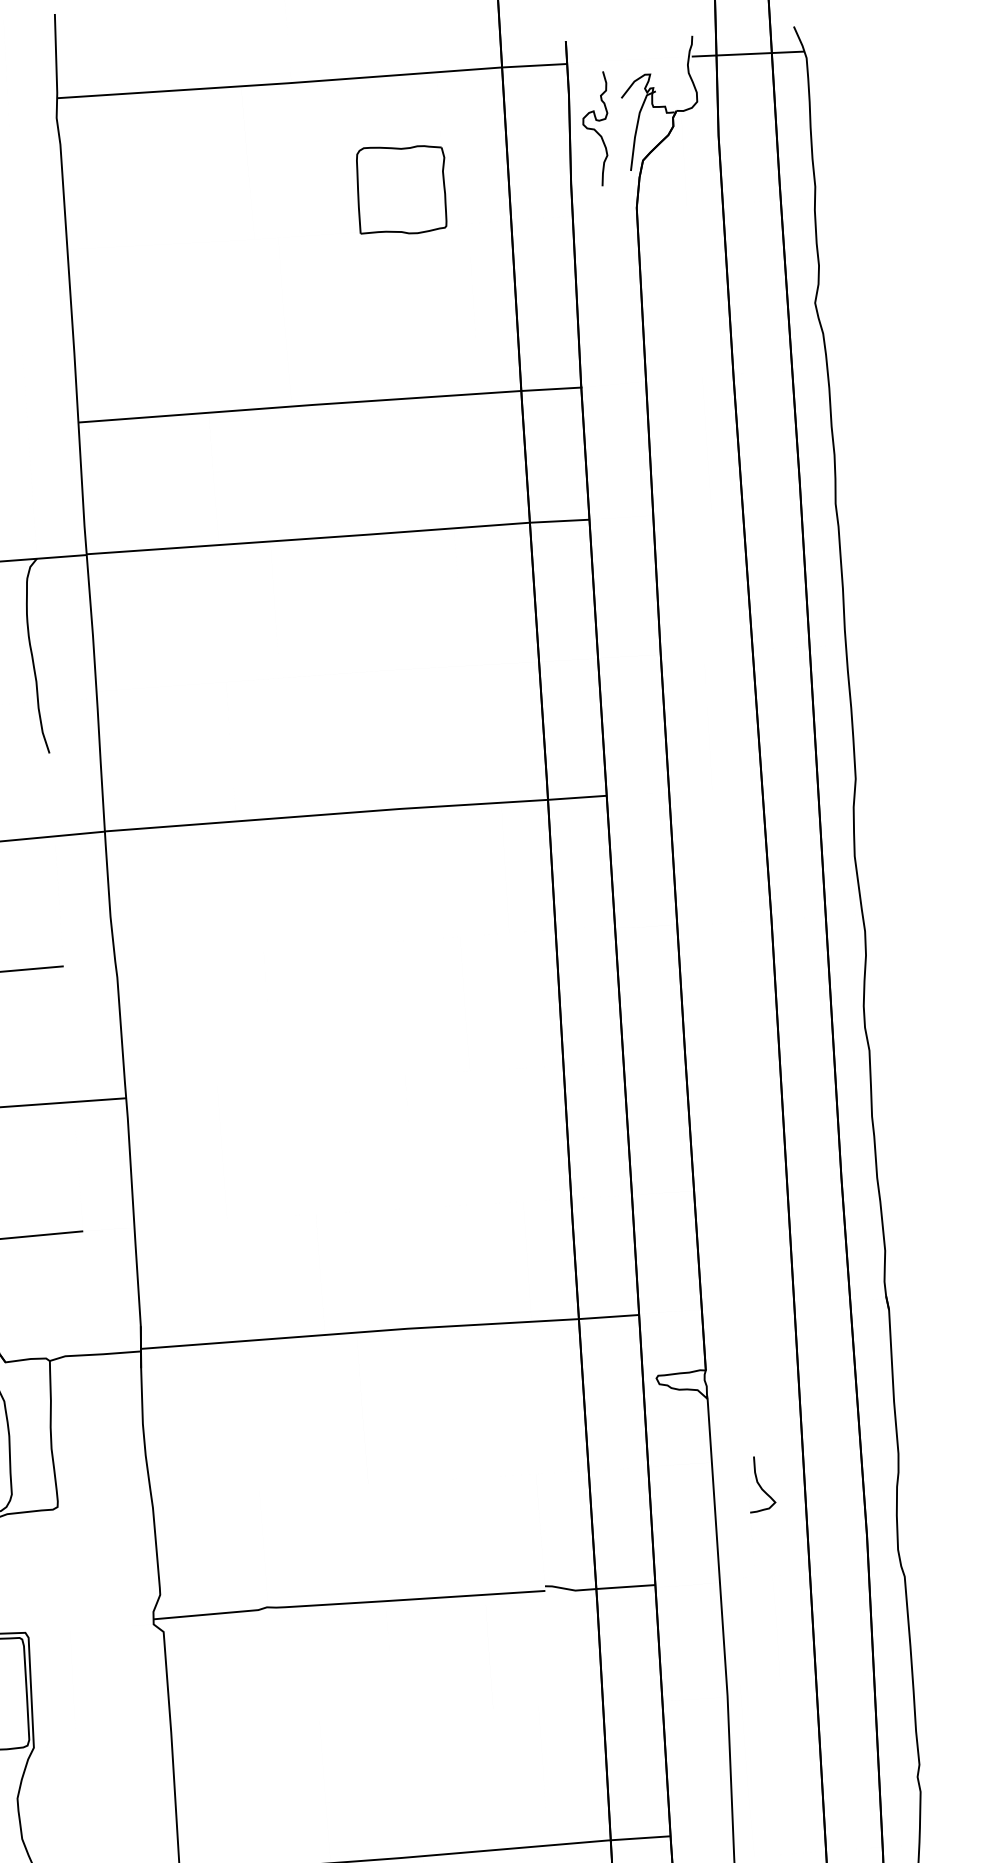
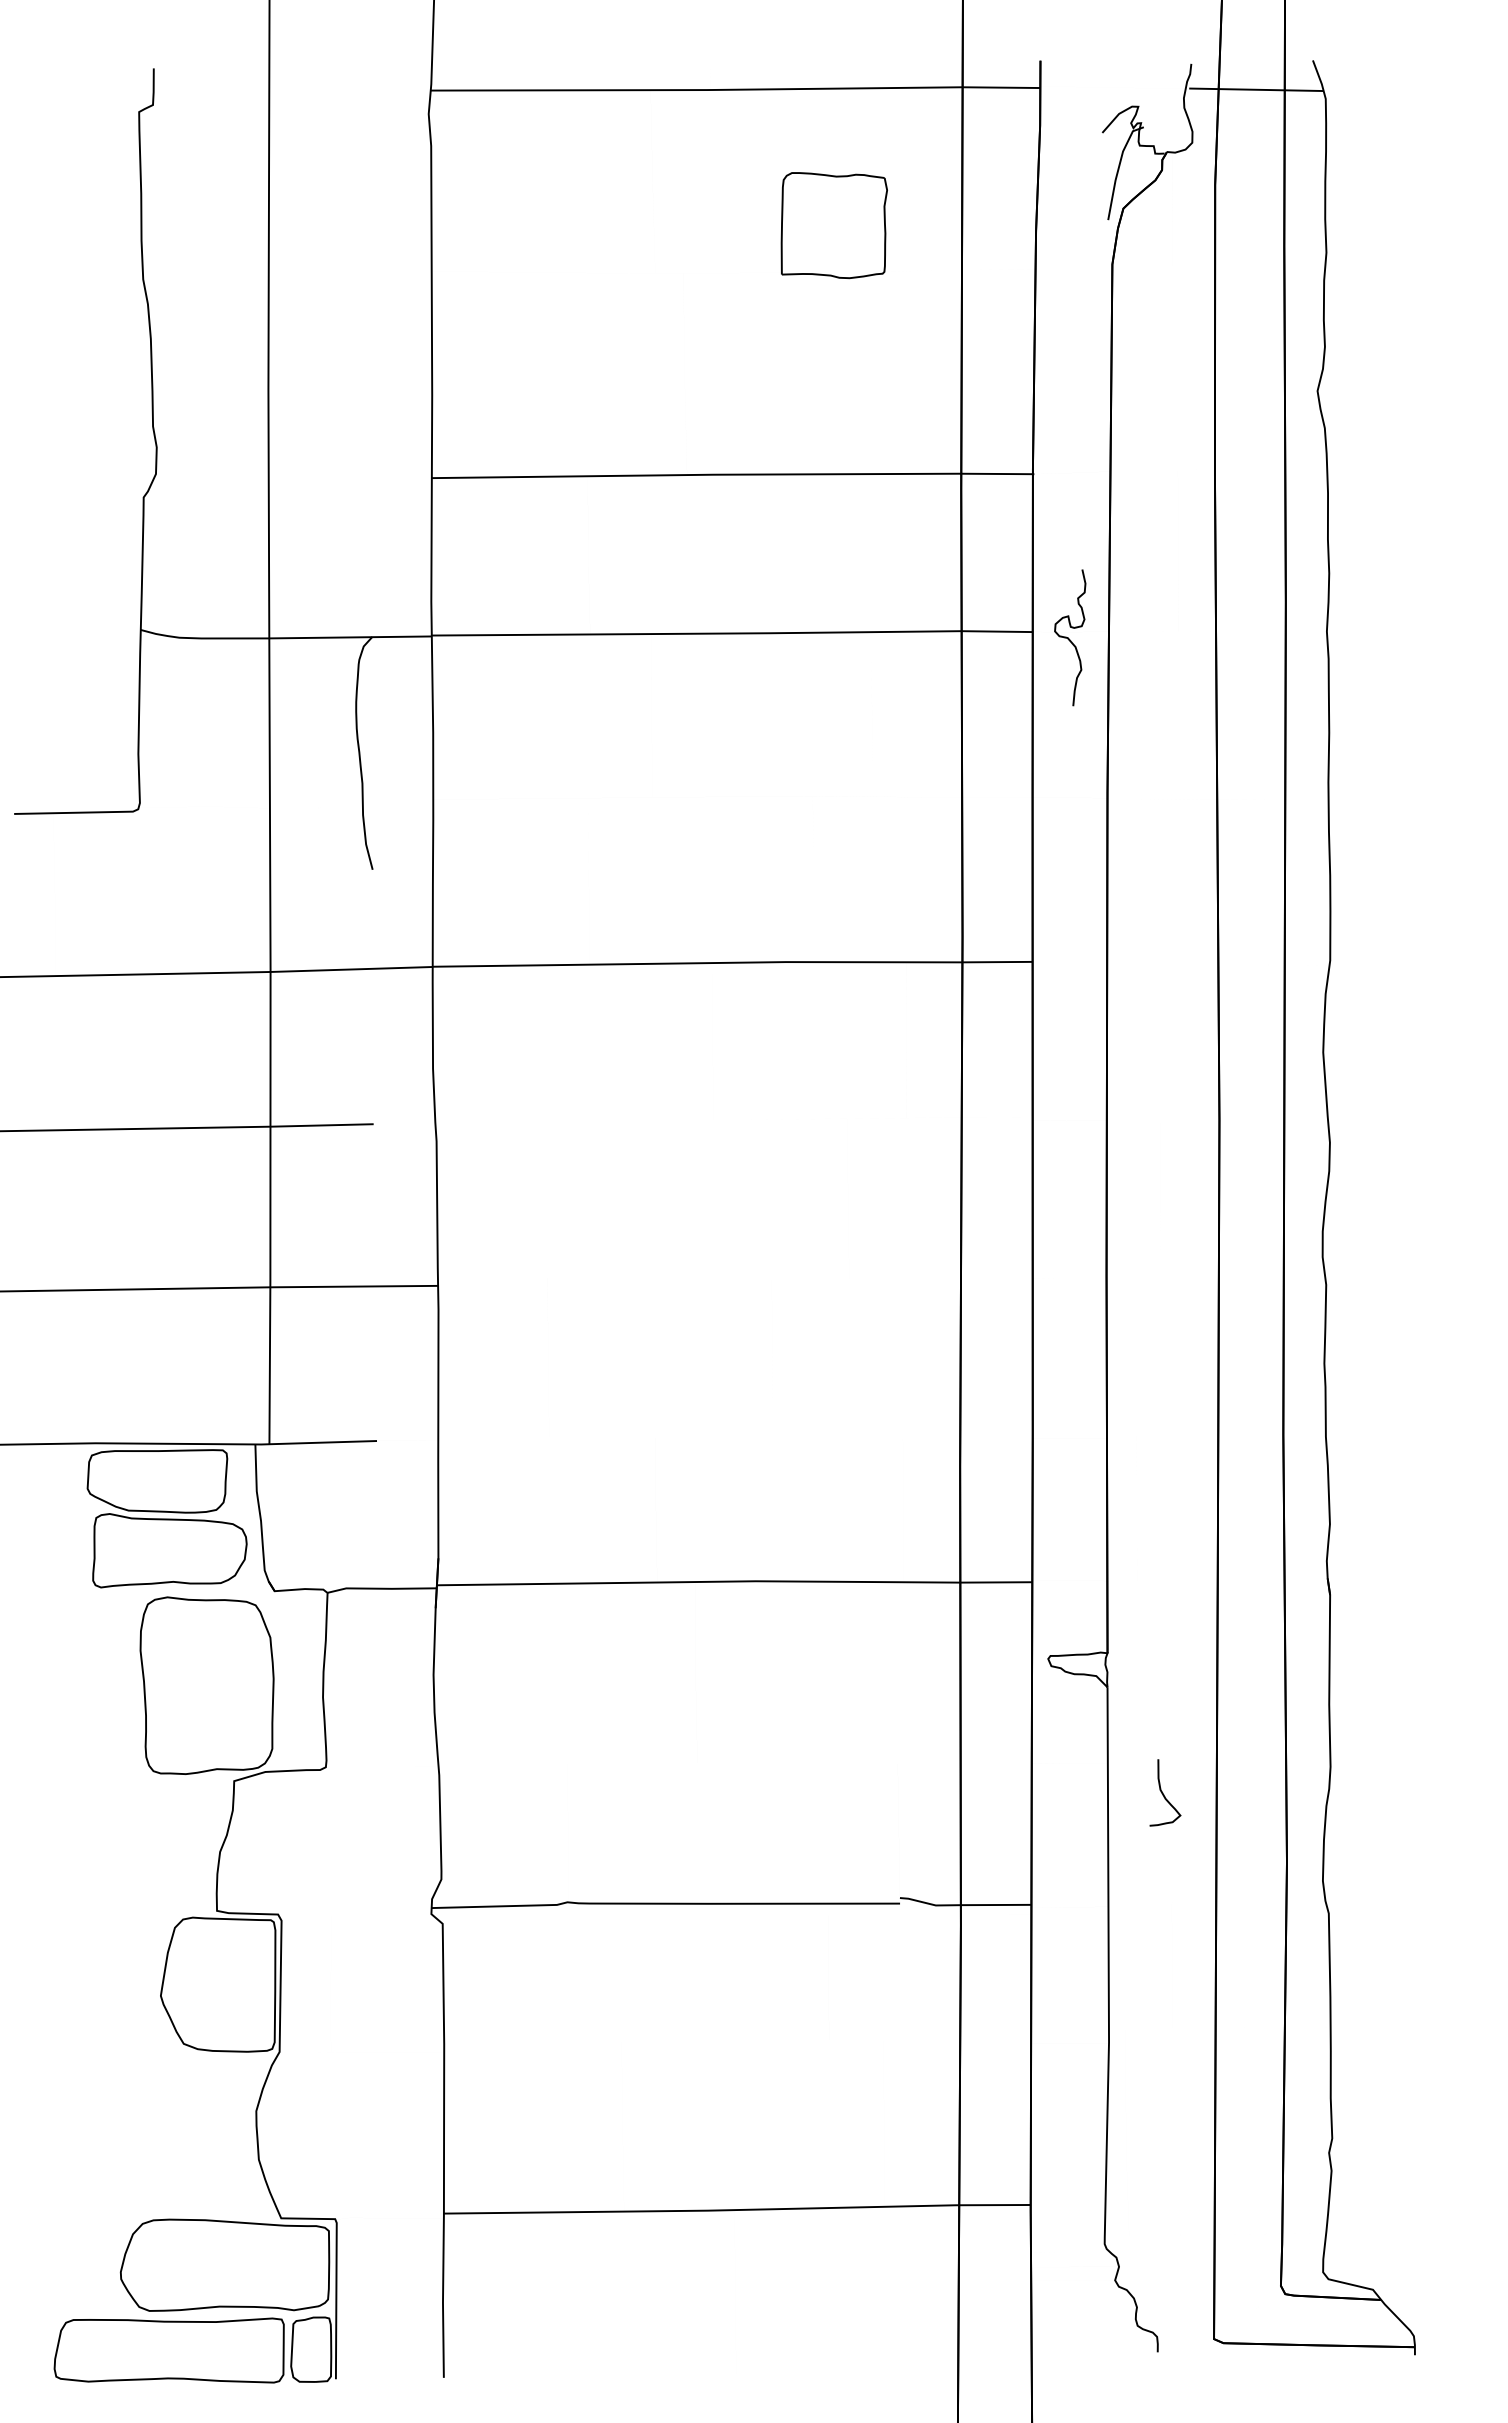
curve: (595, 129) -> (1069, 638), moved

